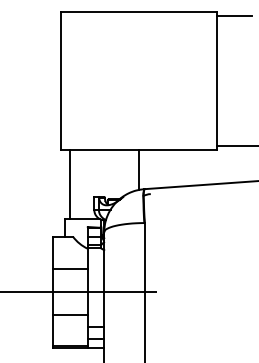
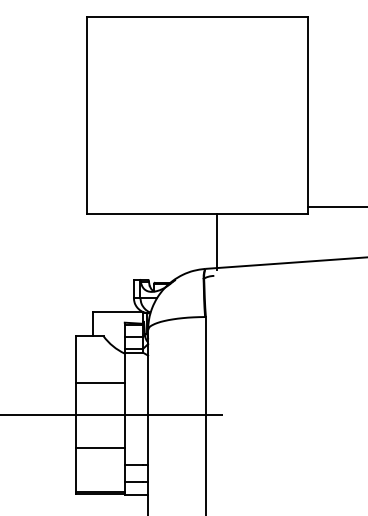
line: (234, 16) -> (332, 23), removed
line: (139, 169) -> (217, 241), moved
line: (69, 184) -> (98, 262), removed

